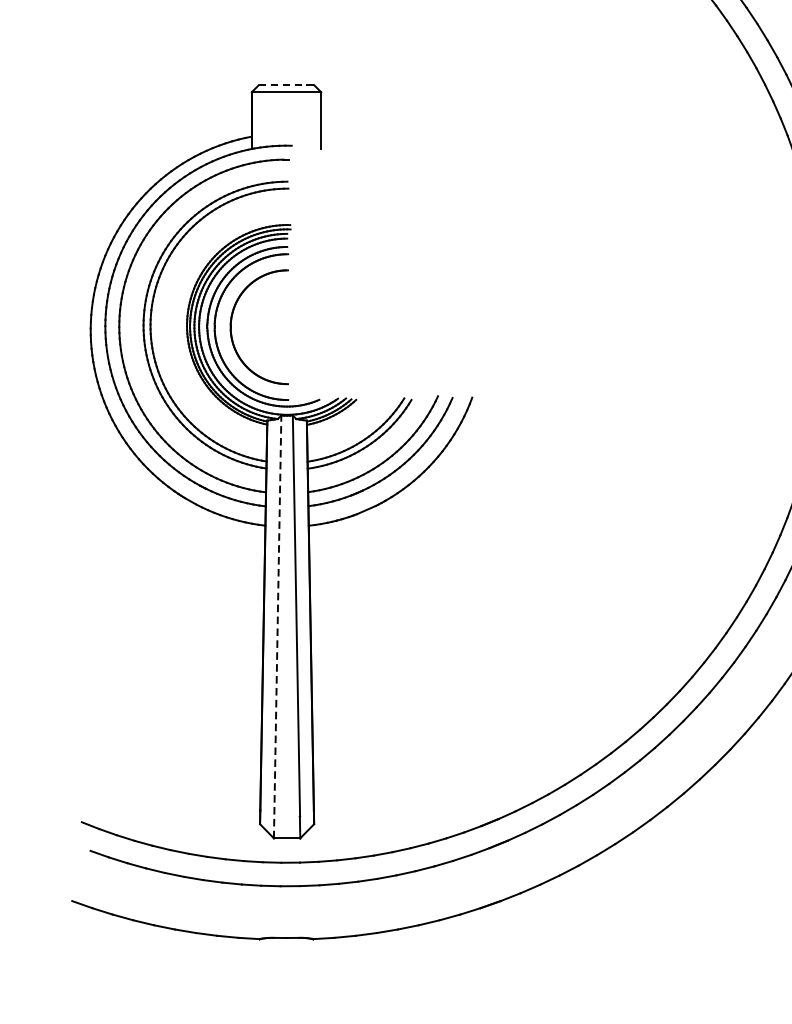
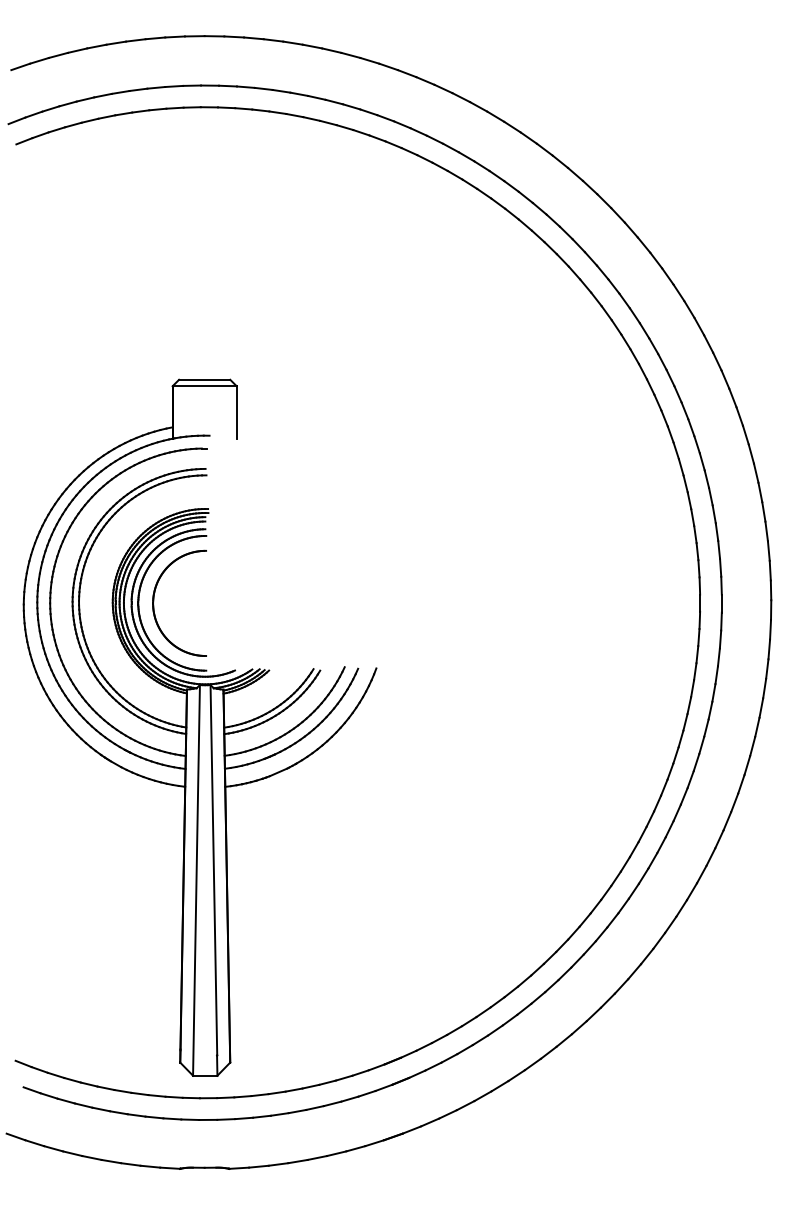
line: (286, 84) -> (204, 379), dashed -> solid
line: (277, 626) -> (196, 879), dashed -> solid

